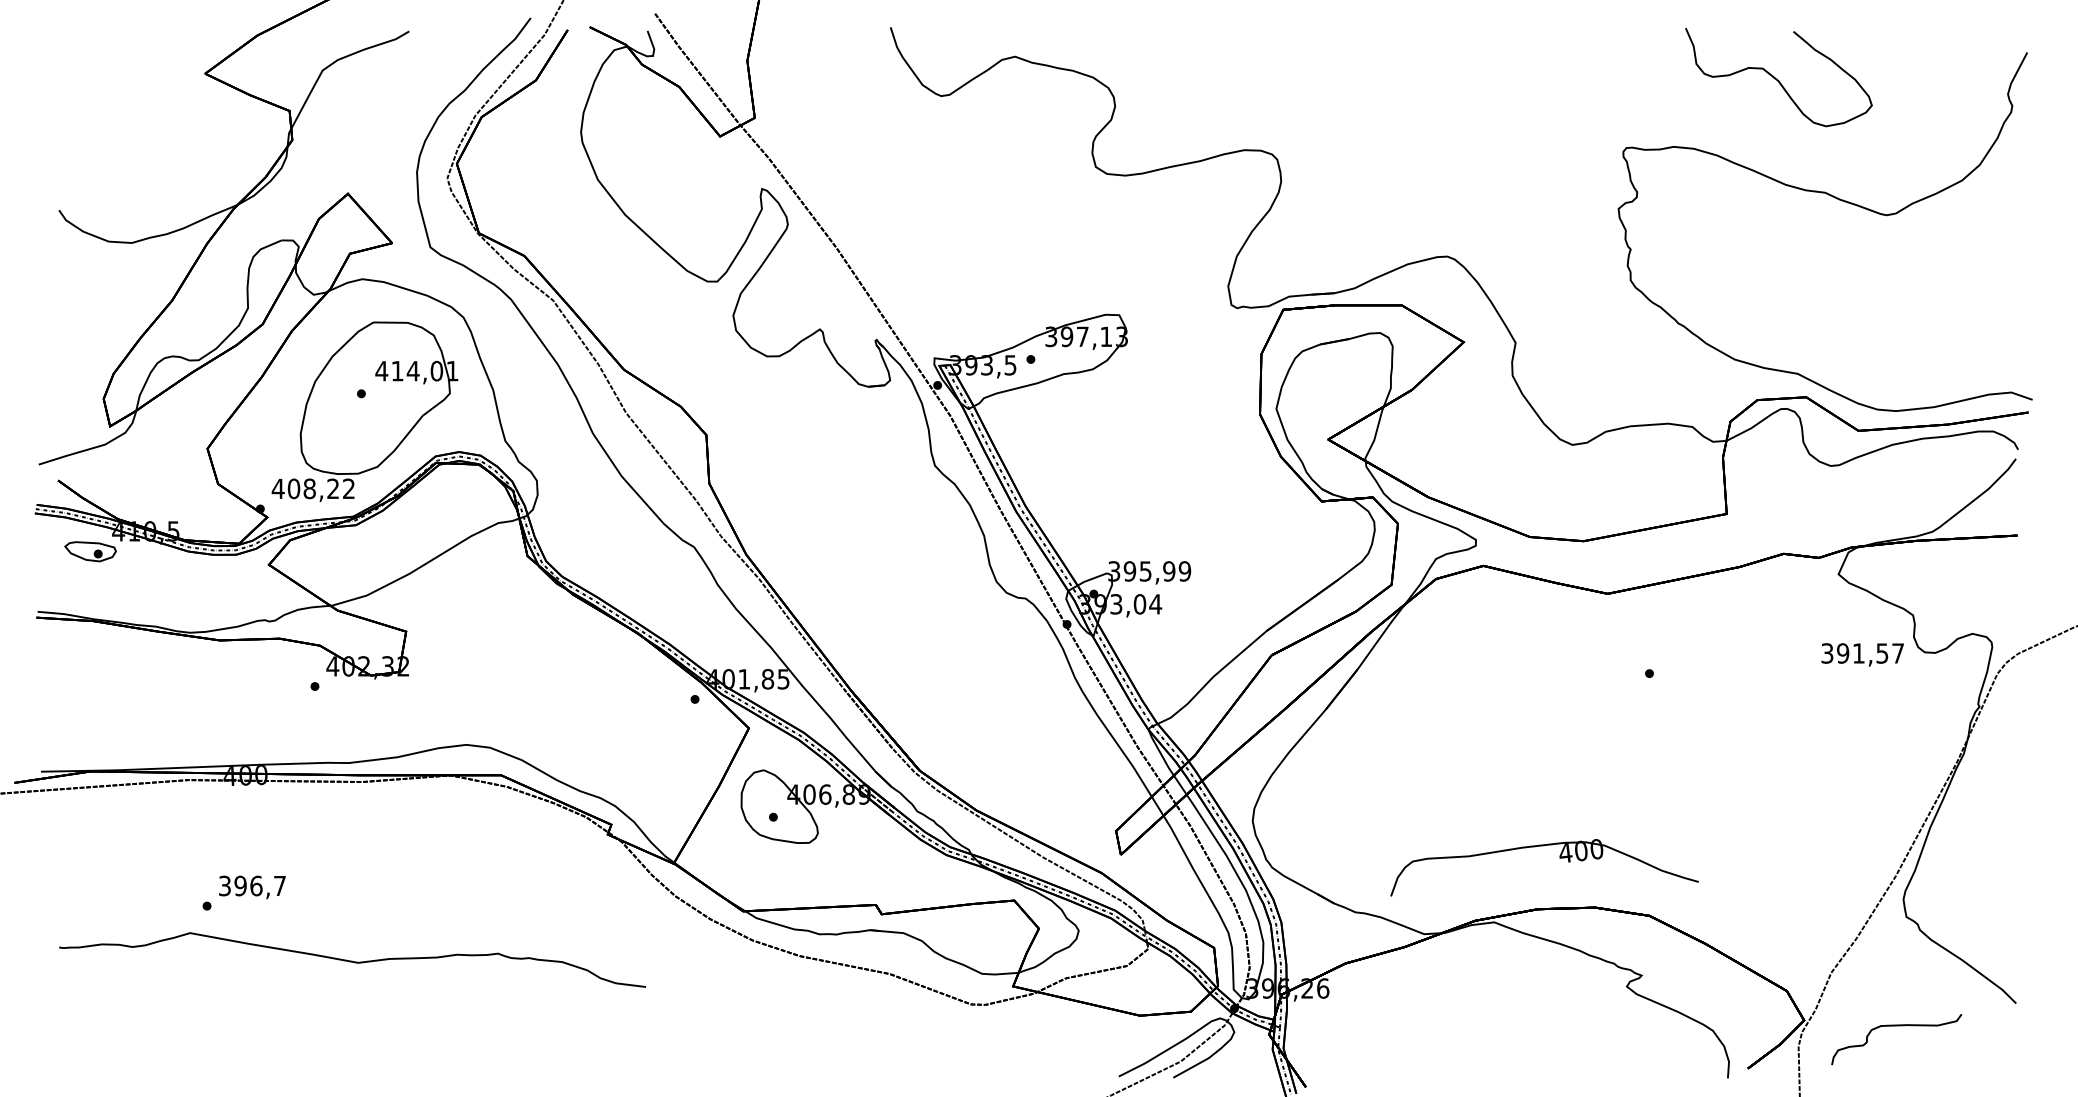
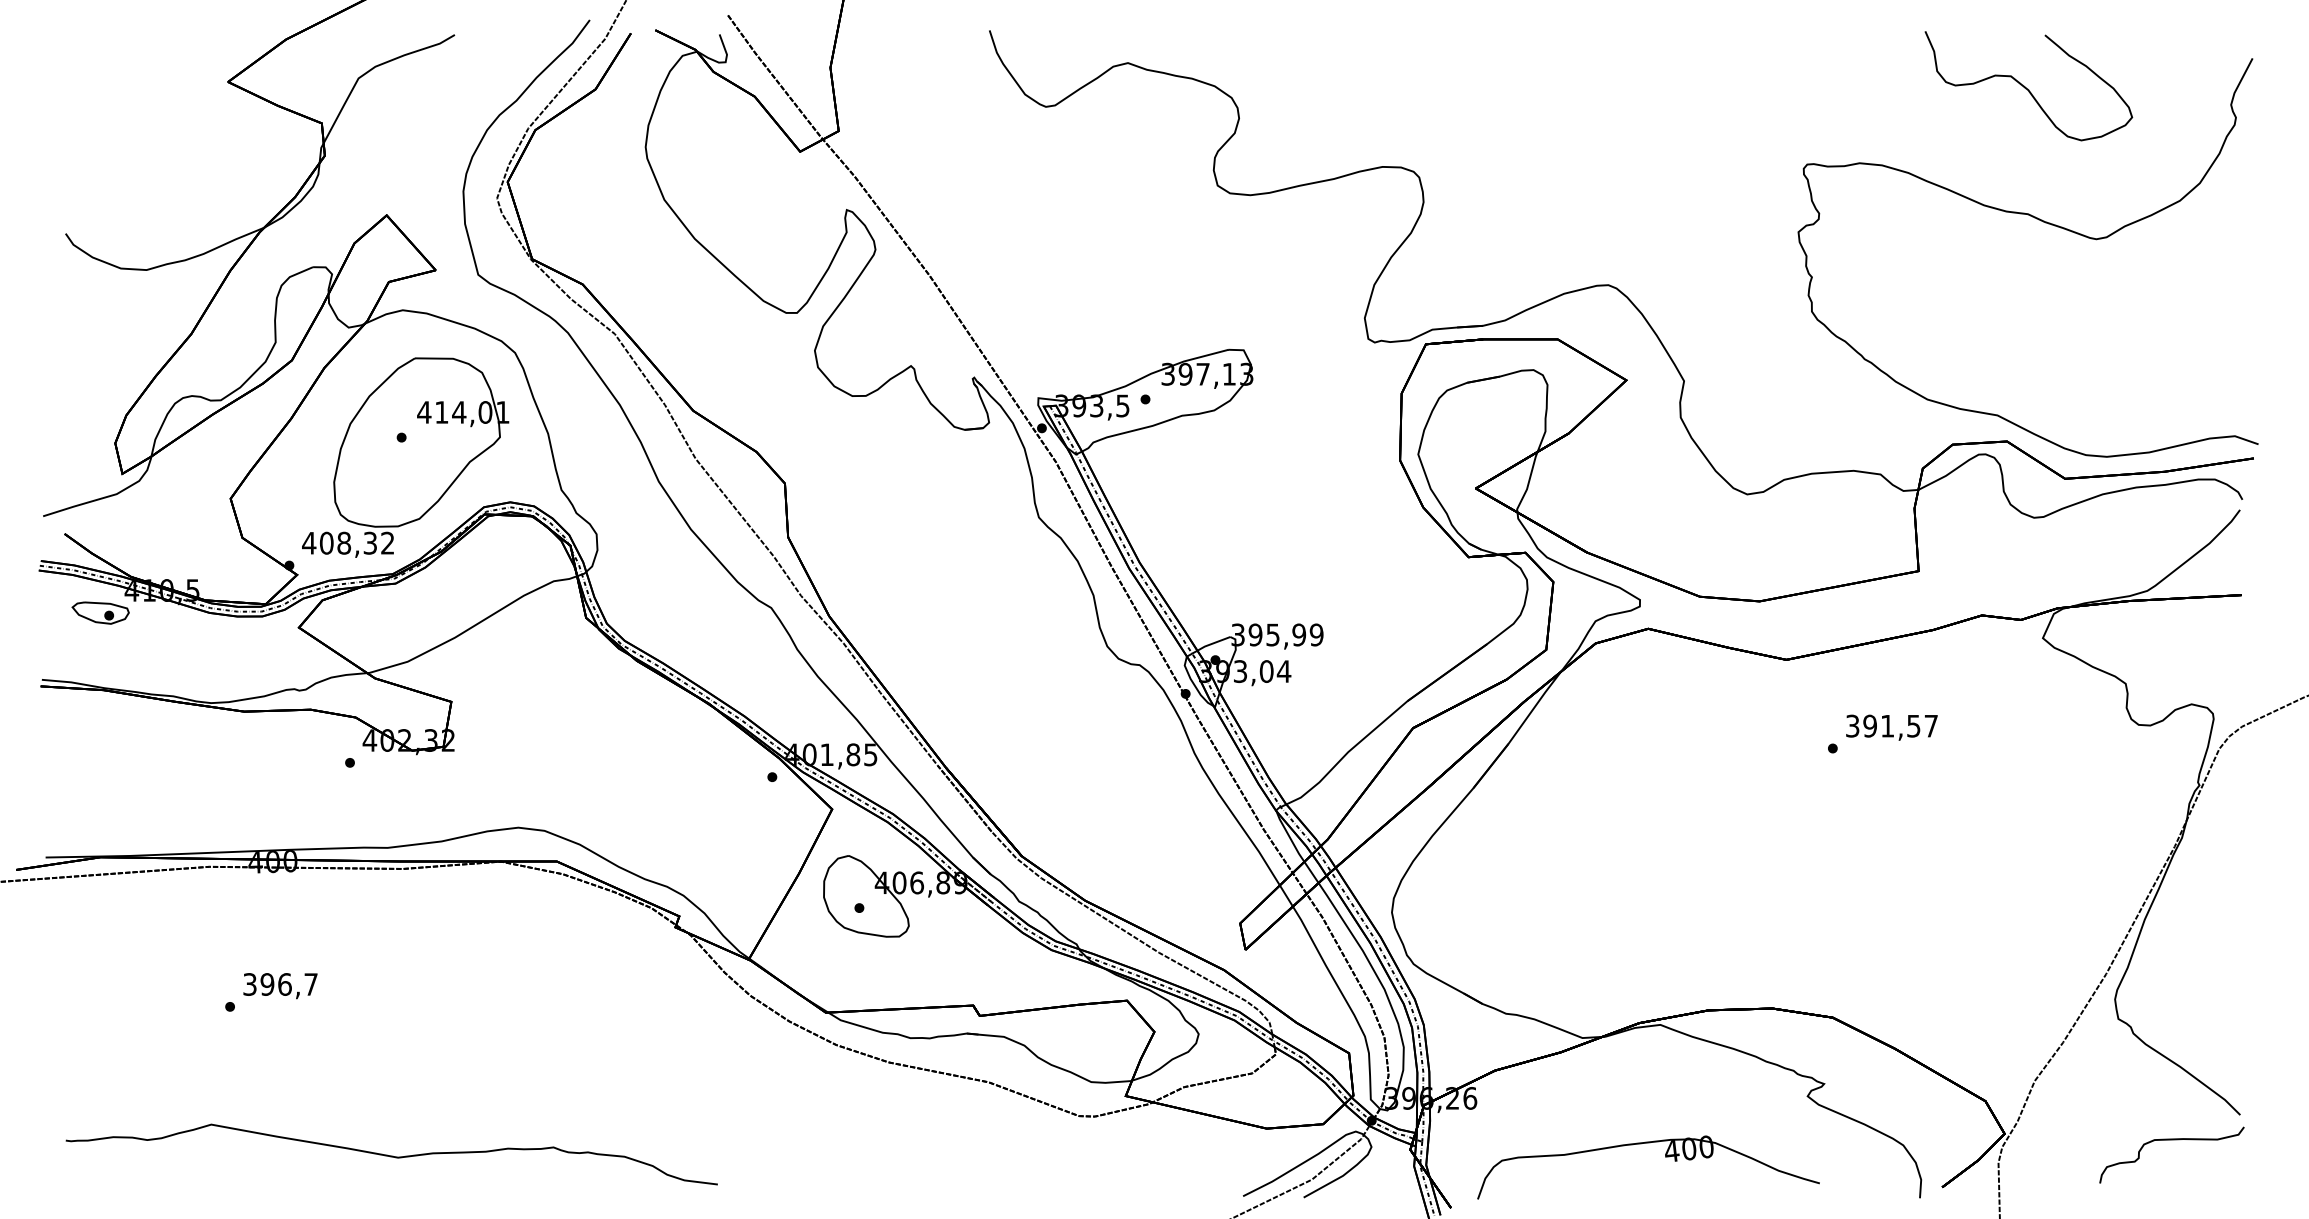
curve: (1778, 79) -> (2028, 88), moved
text: (333, 488) -> (370, 542), 408,22 -> 408,32
text: (1862, 654) -> (1891, 727), moved
part: (1559, 858) -> (1665, 1157), moved
curve: (352, 960) -> (391, 1155), moved
curve: (1896, 1026) -> (2171, 1140), moved

